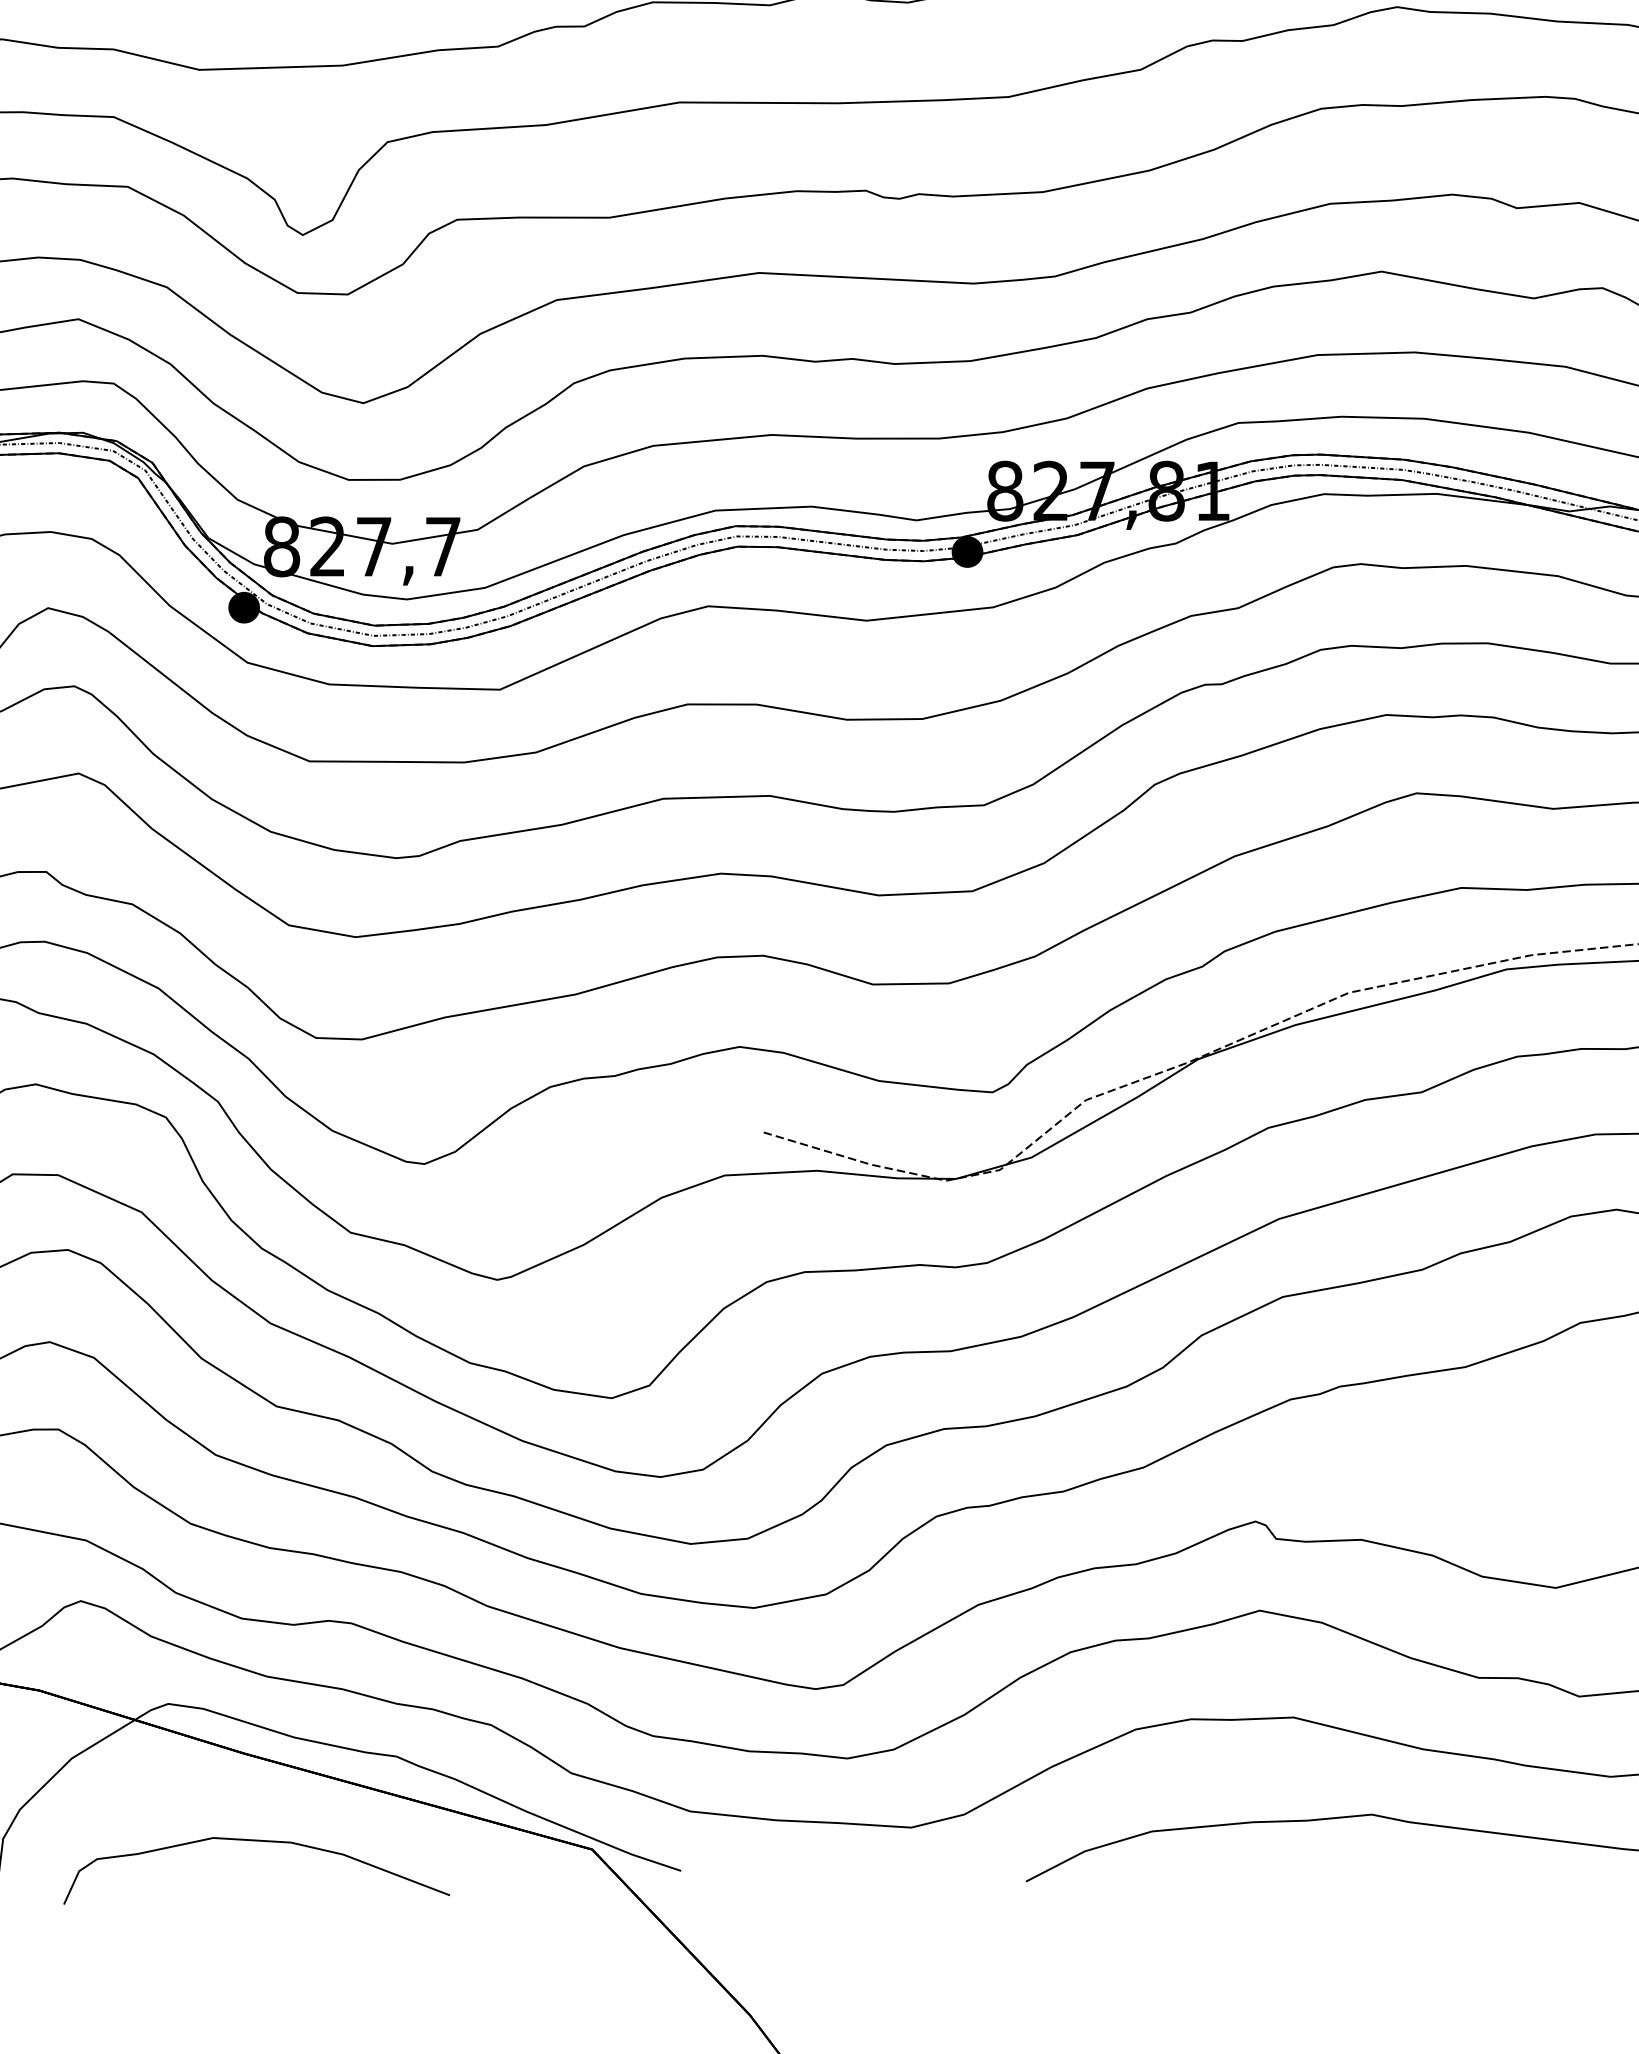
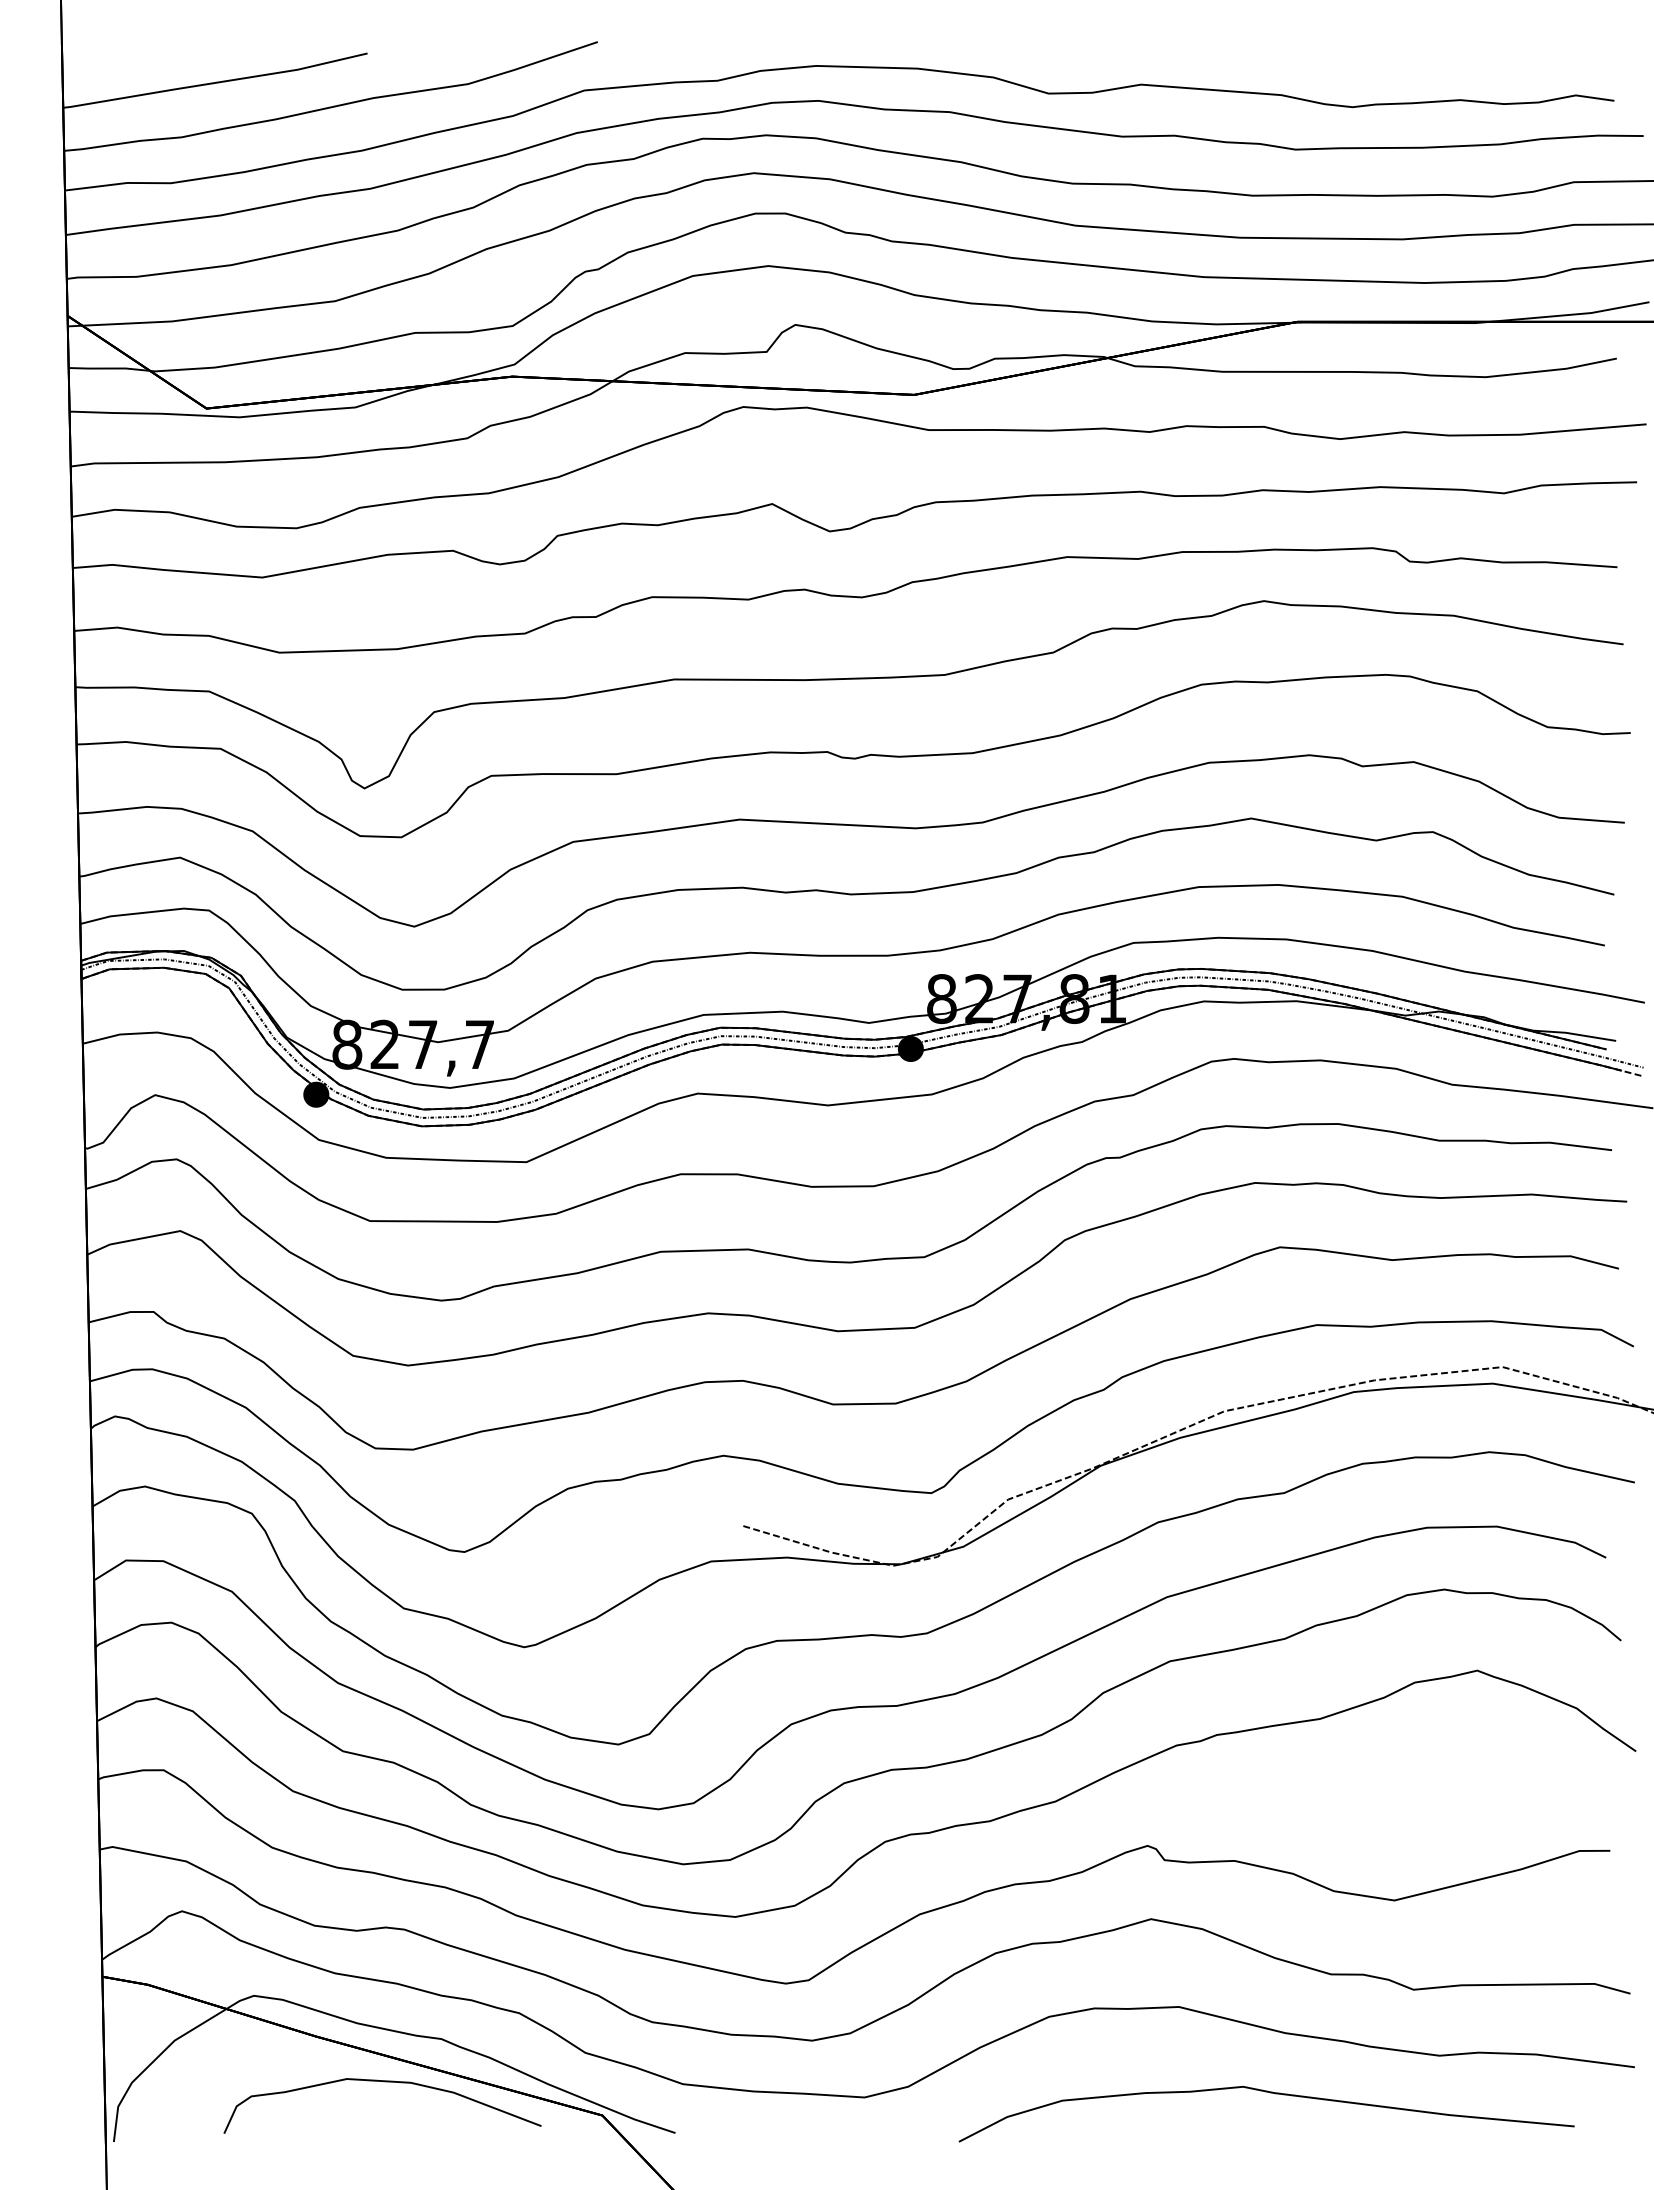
curve: (257, 1842) -> (383, 2082), moved

